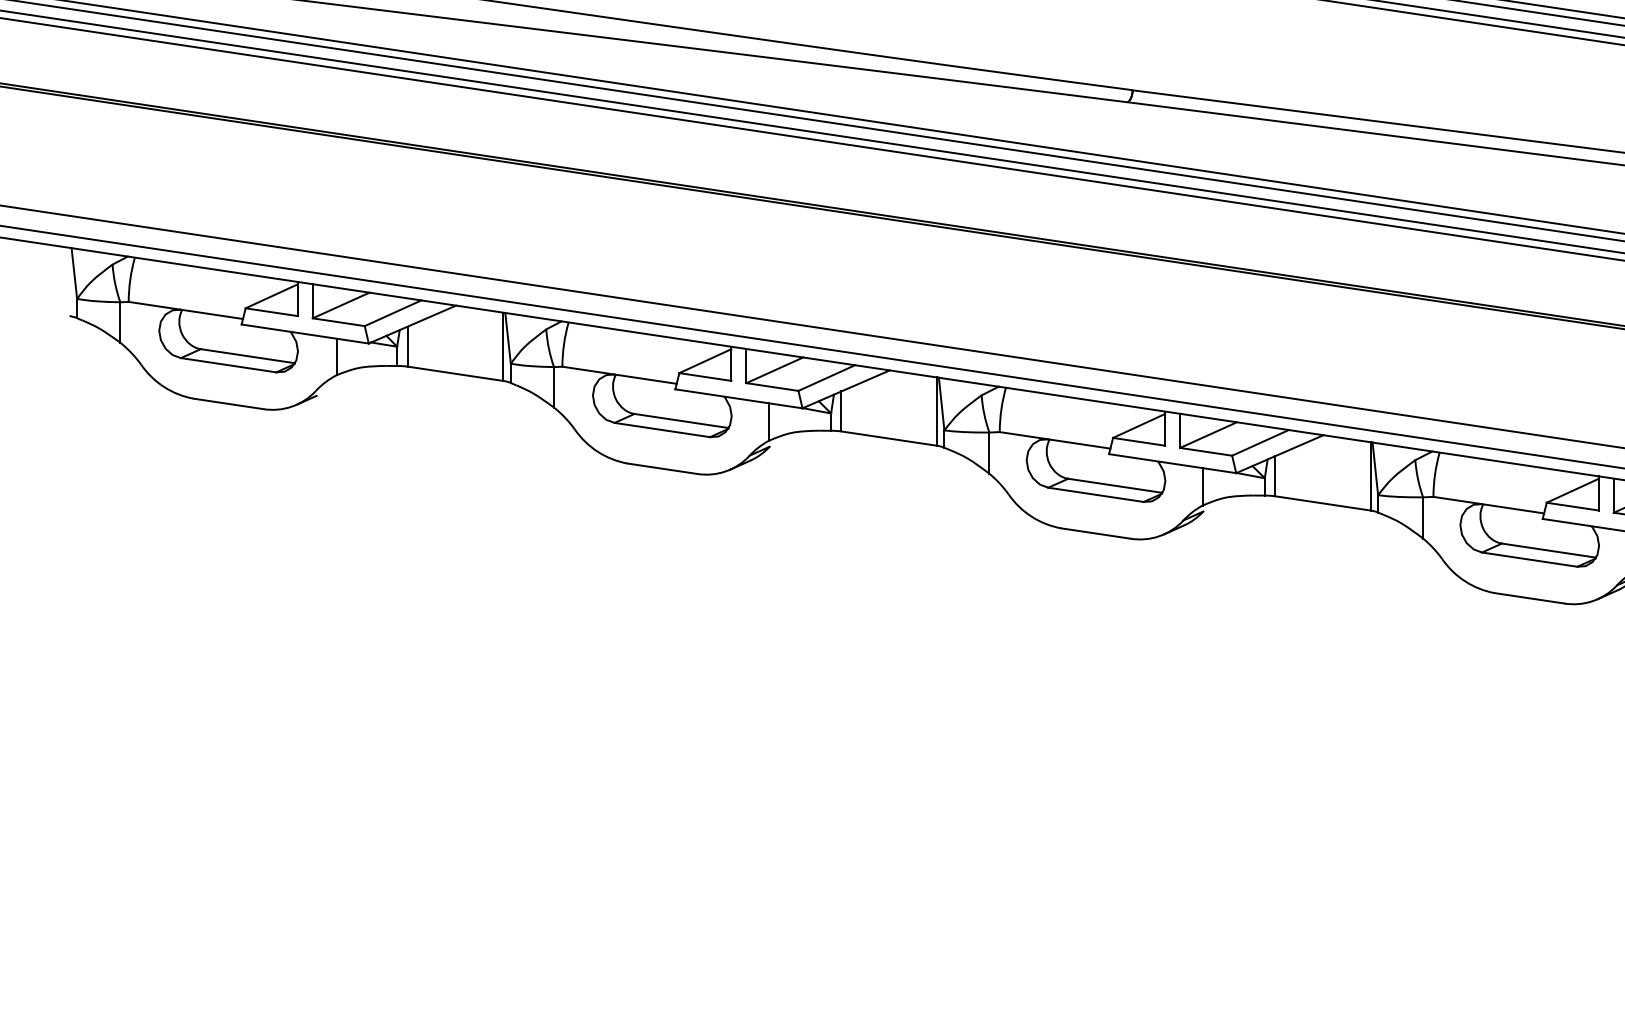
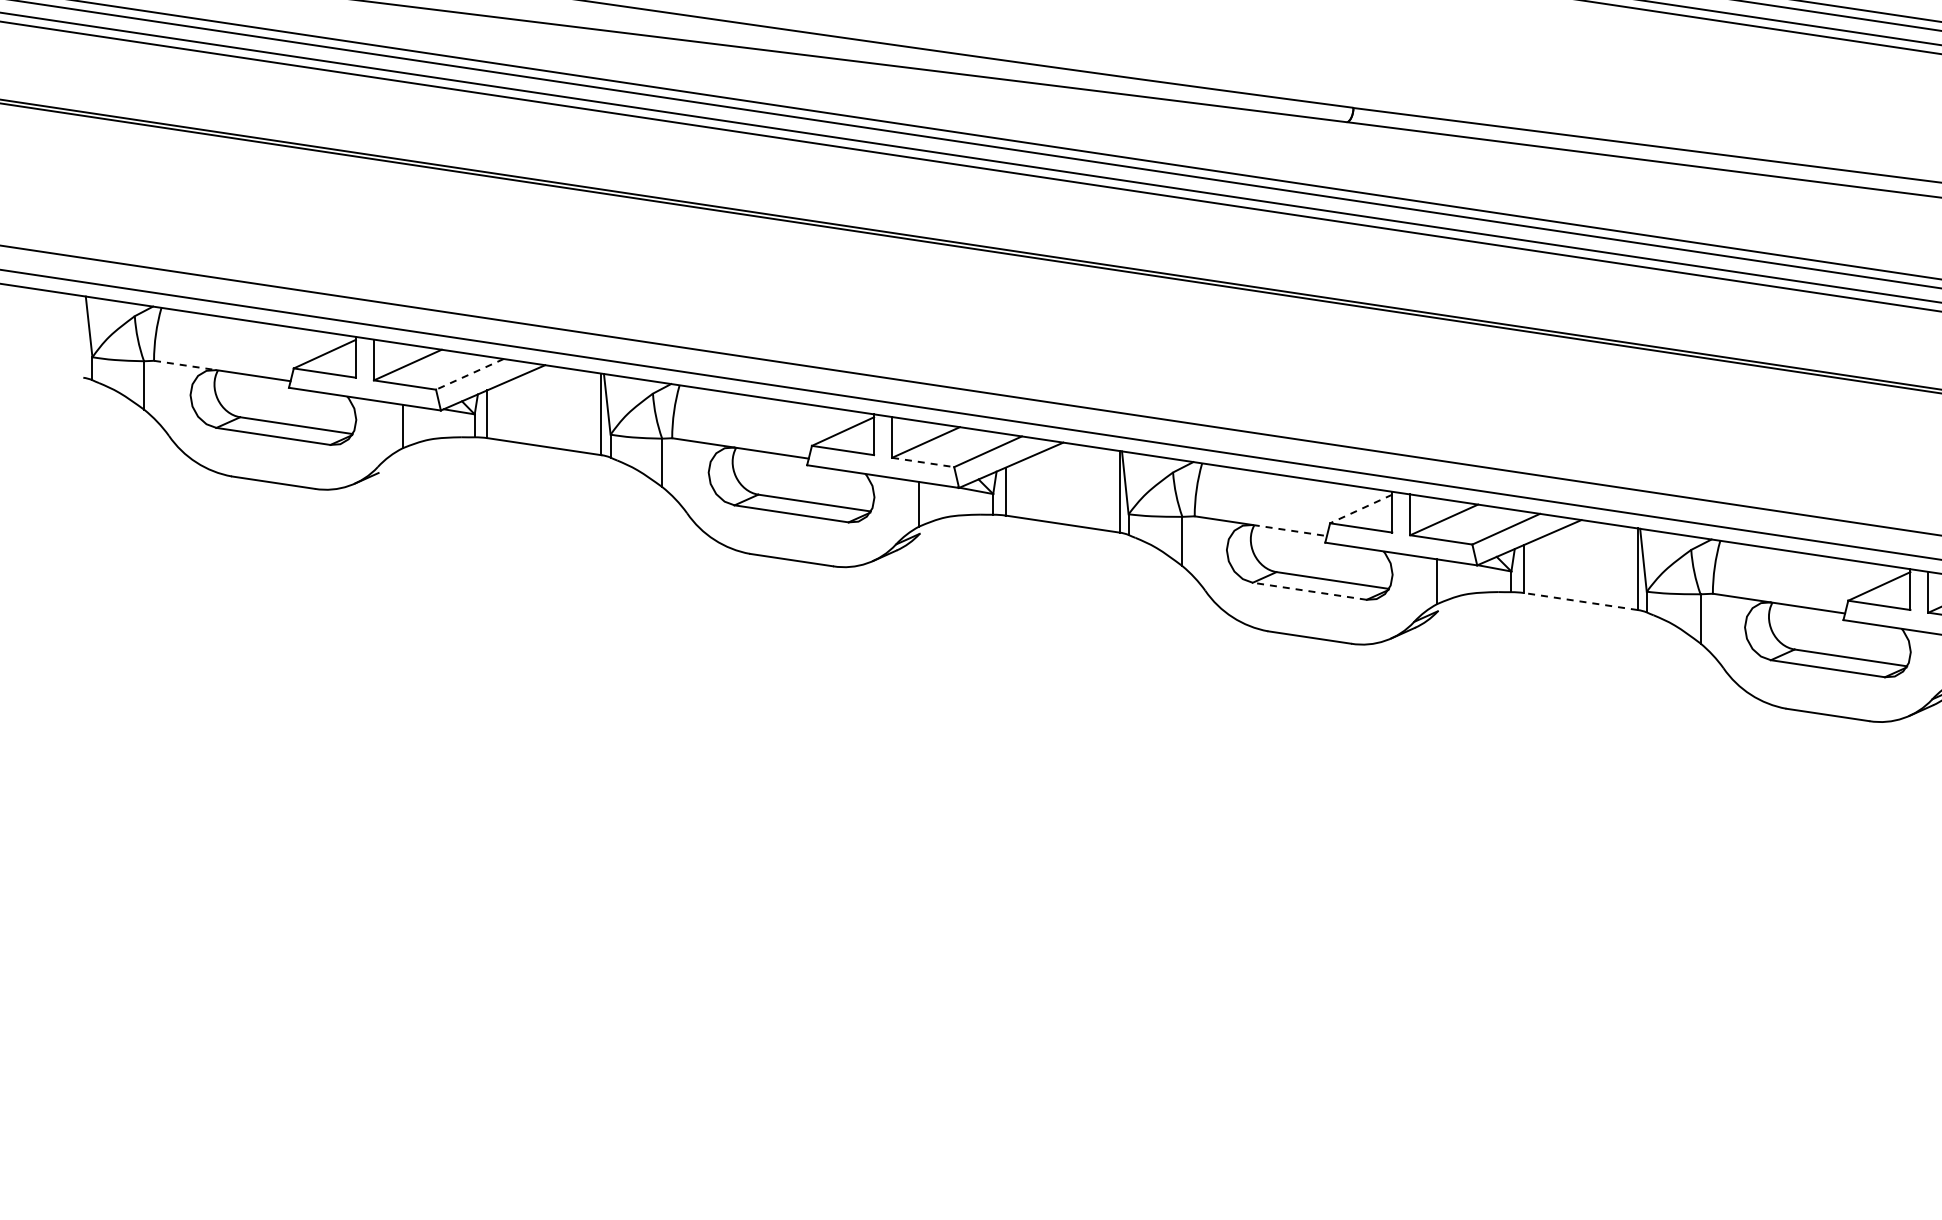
line: (155, 305) -> (185, 365), solid -> dashed
line: (392, 313) -> (469, 374), solid -> dashed
line: (772, 387) -> (923, 462), solid -> dashed
line: (1138, 426) -> (1360, 509), solid -> dashed
line: (1079, 443) -> (1289, 530), solid -> dashed
line: (1095, 495) -> (1309, 591), solid -> dashed
line: (1322, 503) -> (1580, 601), solid -> dashed

